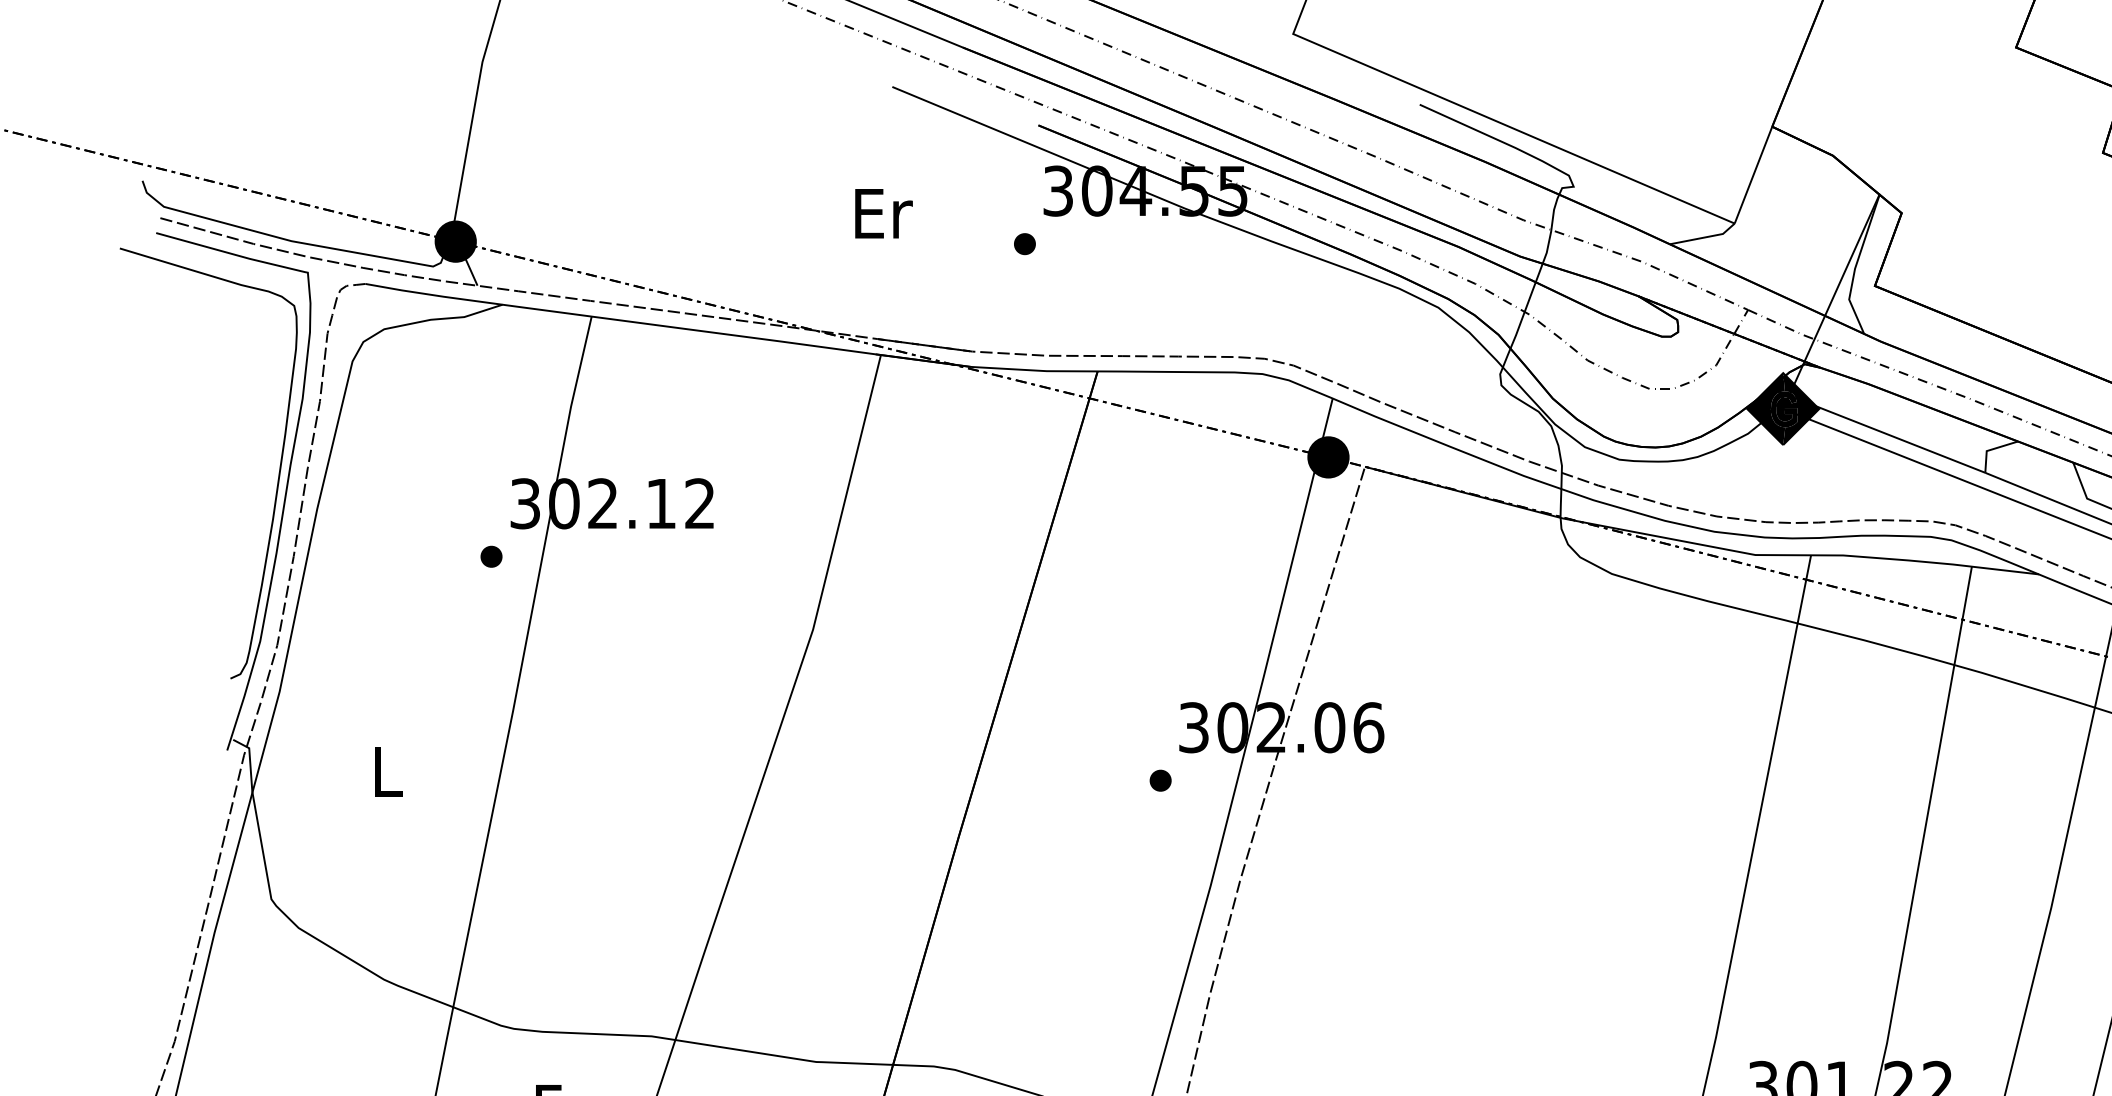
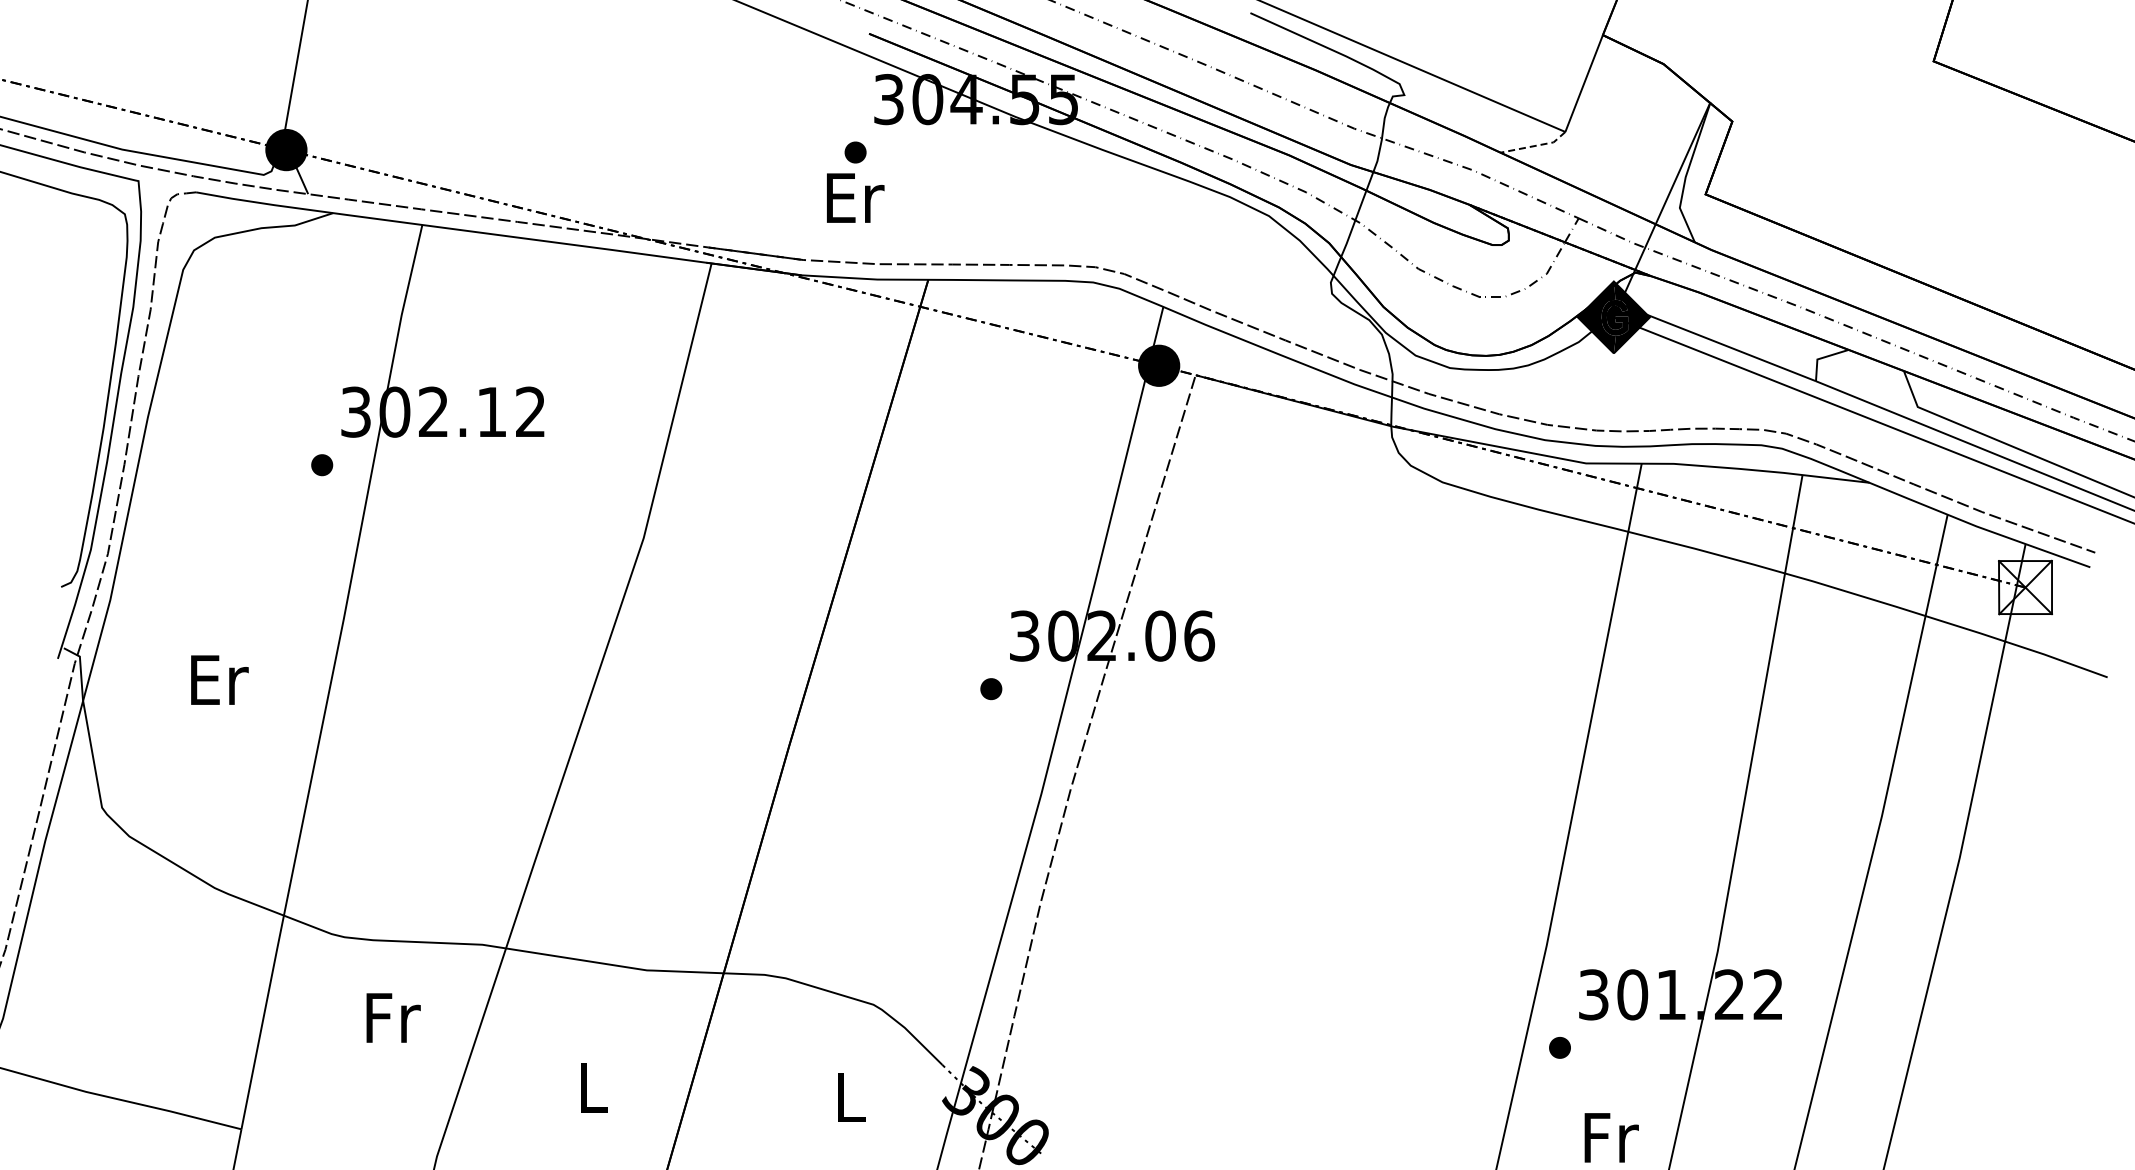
text: (883, 213) -> (855, 197), moved
line: (1704, 237) -> (1535, 145), solid -> dashed
text: (388, 771) -> (219, 679), L -> Er

